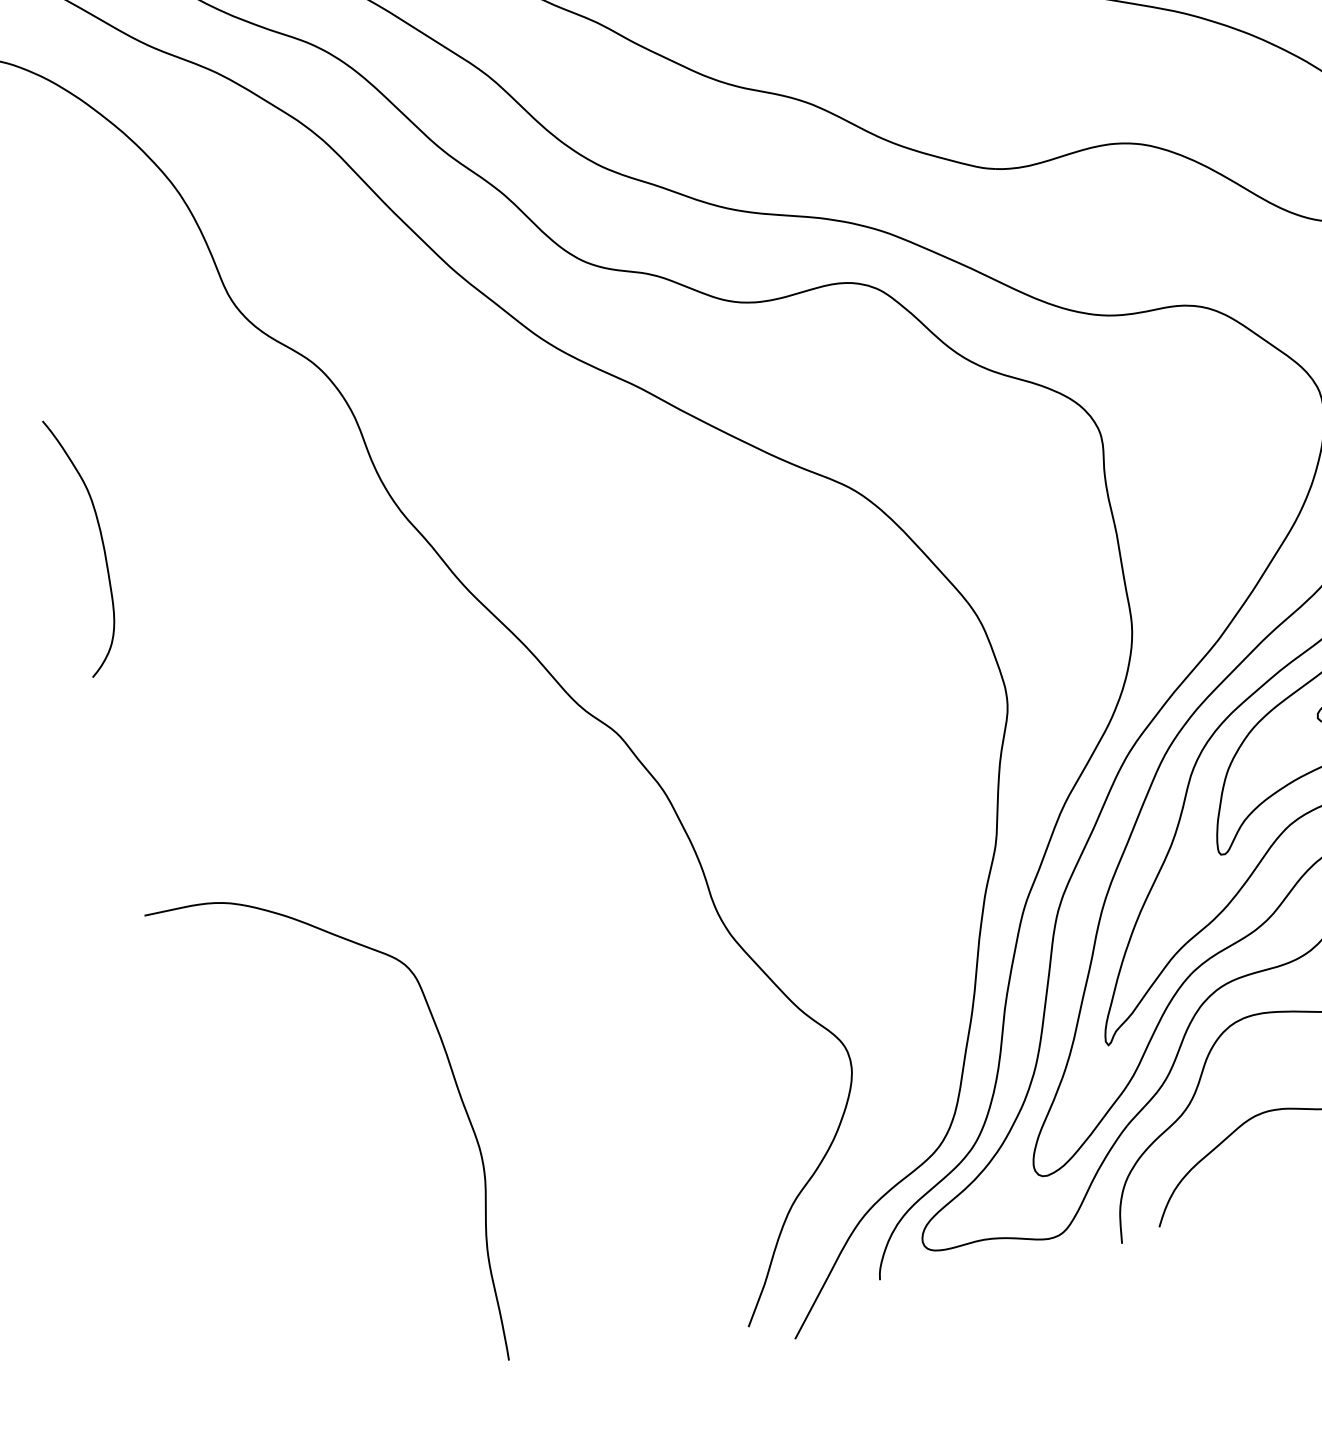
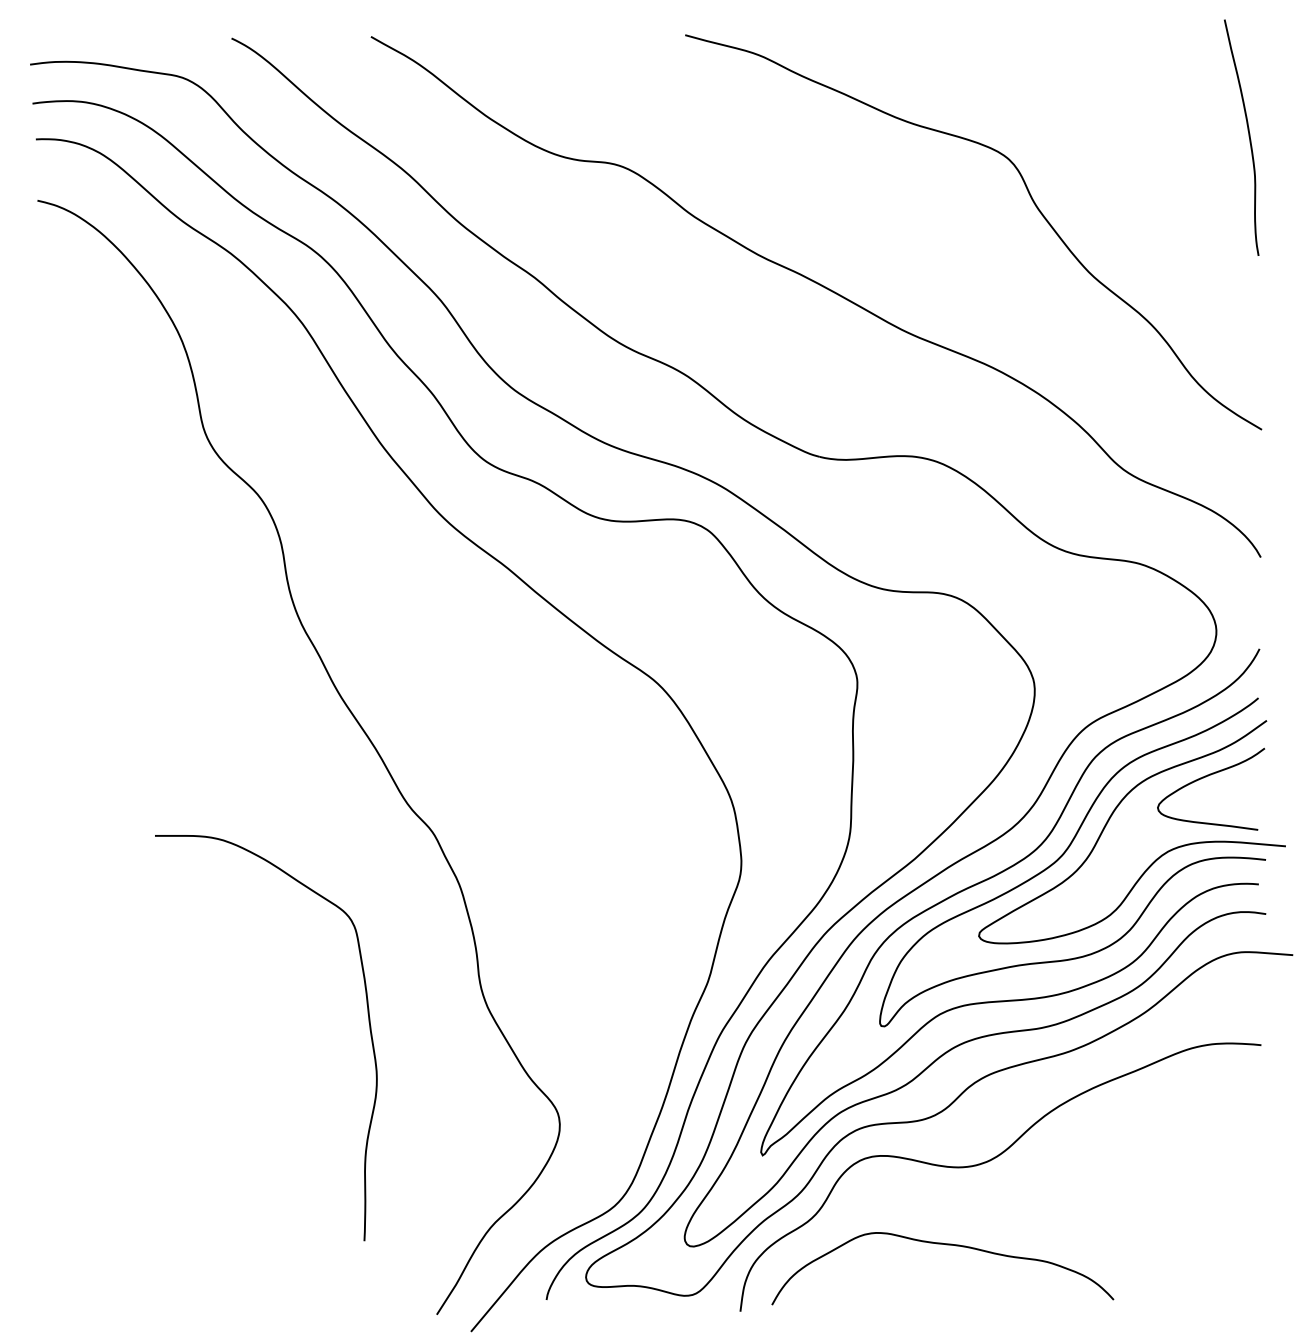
curve: (101, 541) -> (64, 598), removed
curve: (456, 1089) -> (368, 1022), moved

